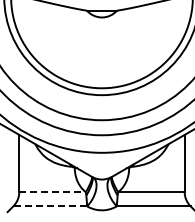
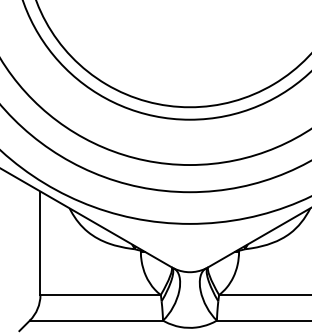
line: (53, 192) -> (102, 295), dashed -> solid
line: (50, 206) -> (96, 320), dashed -> solid

